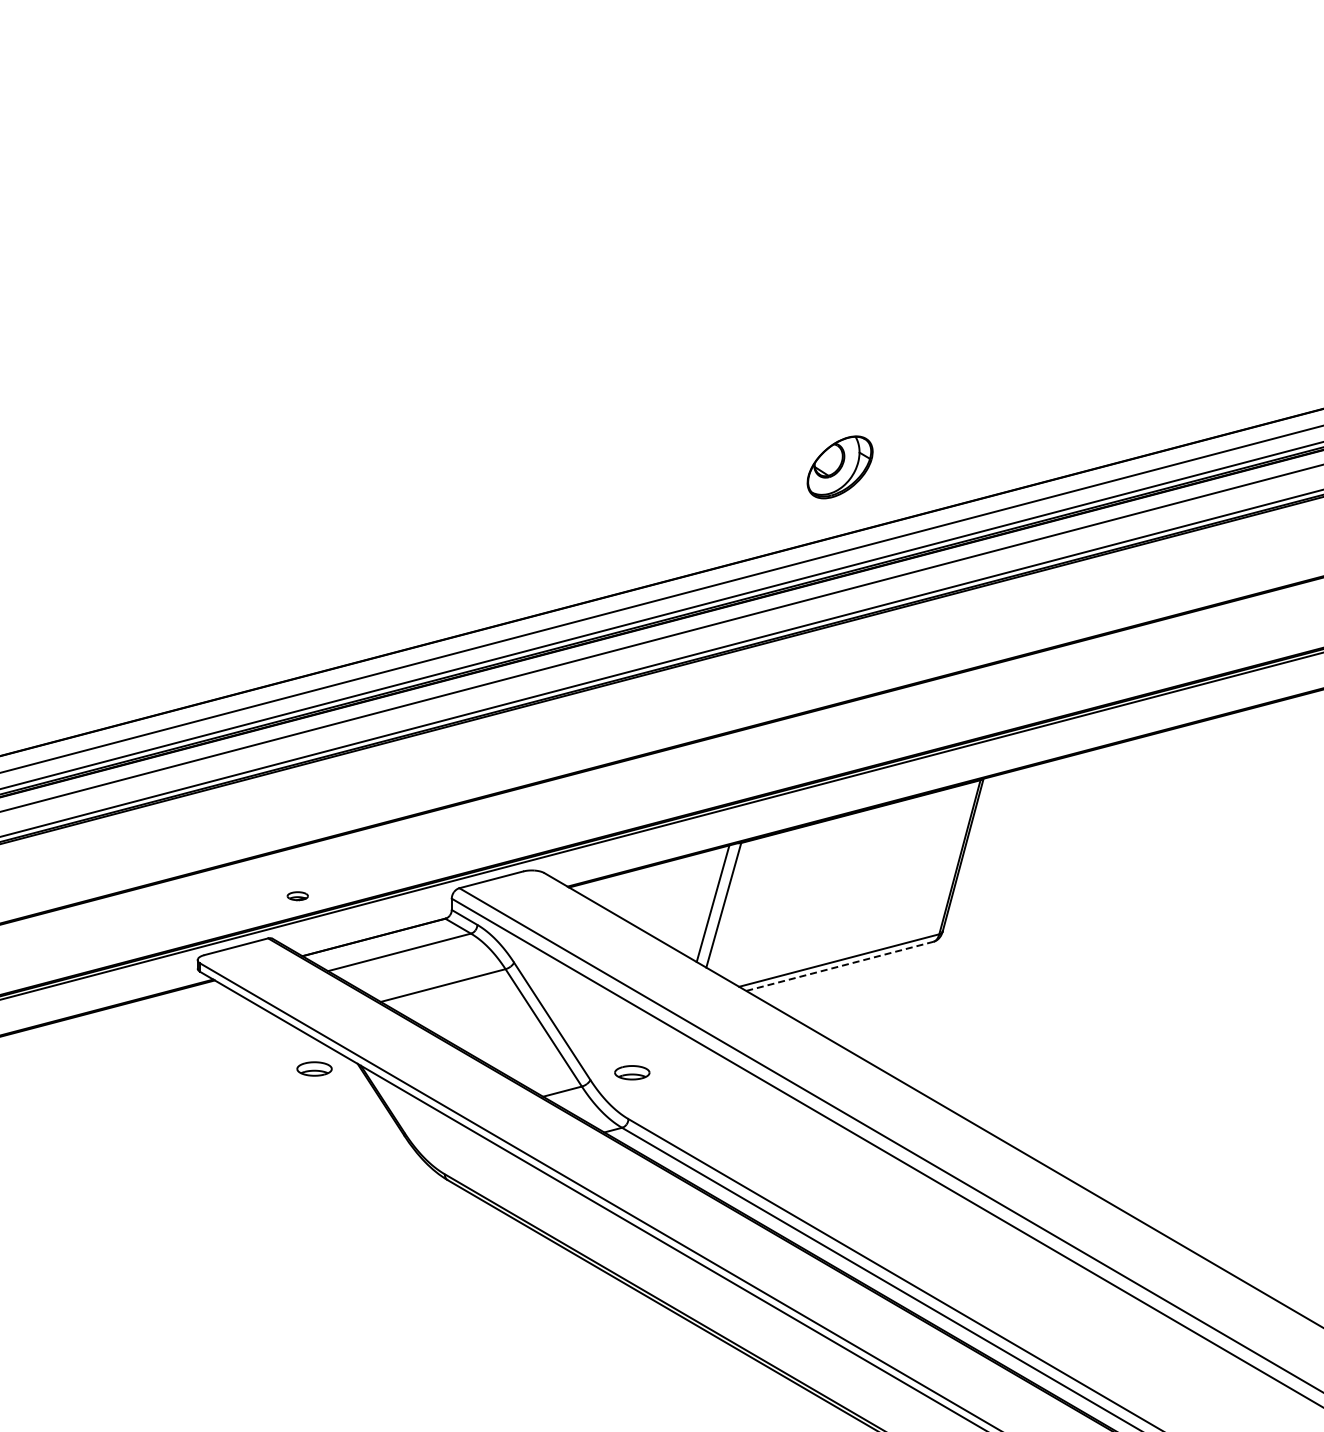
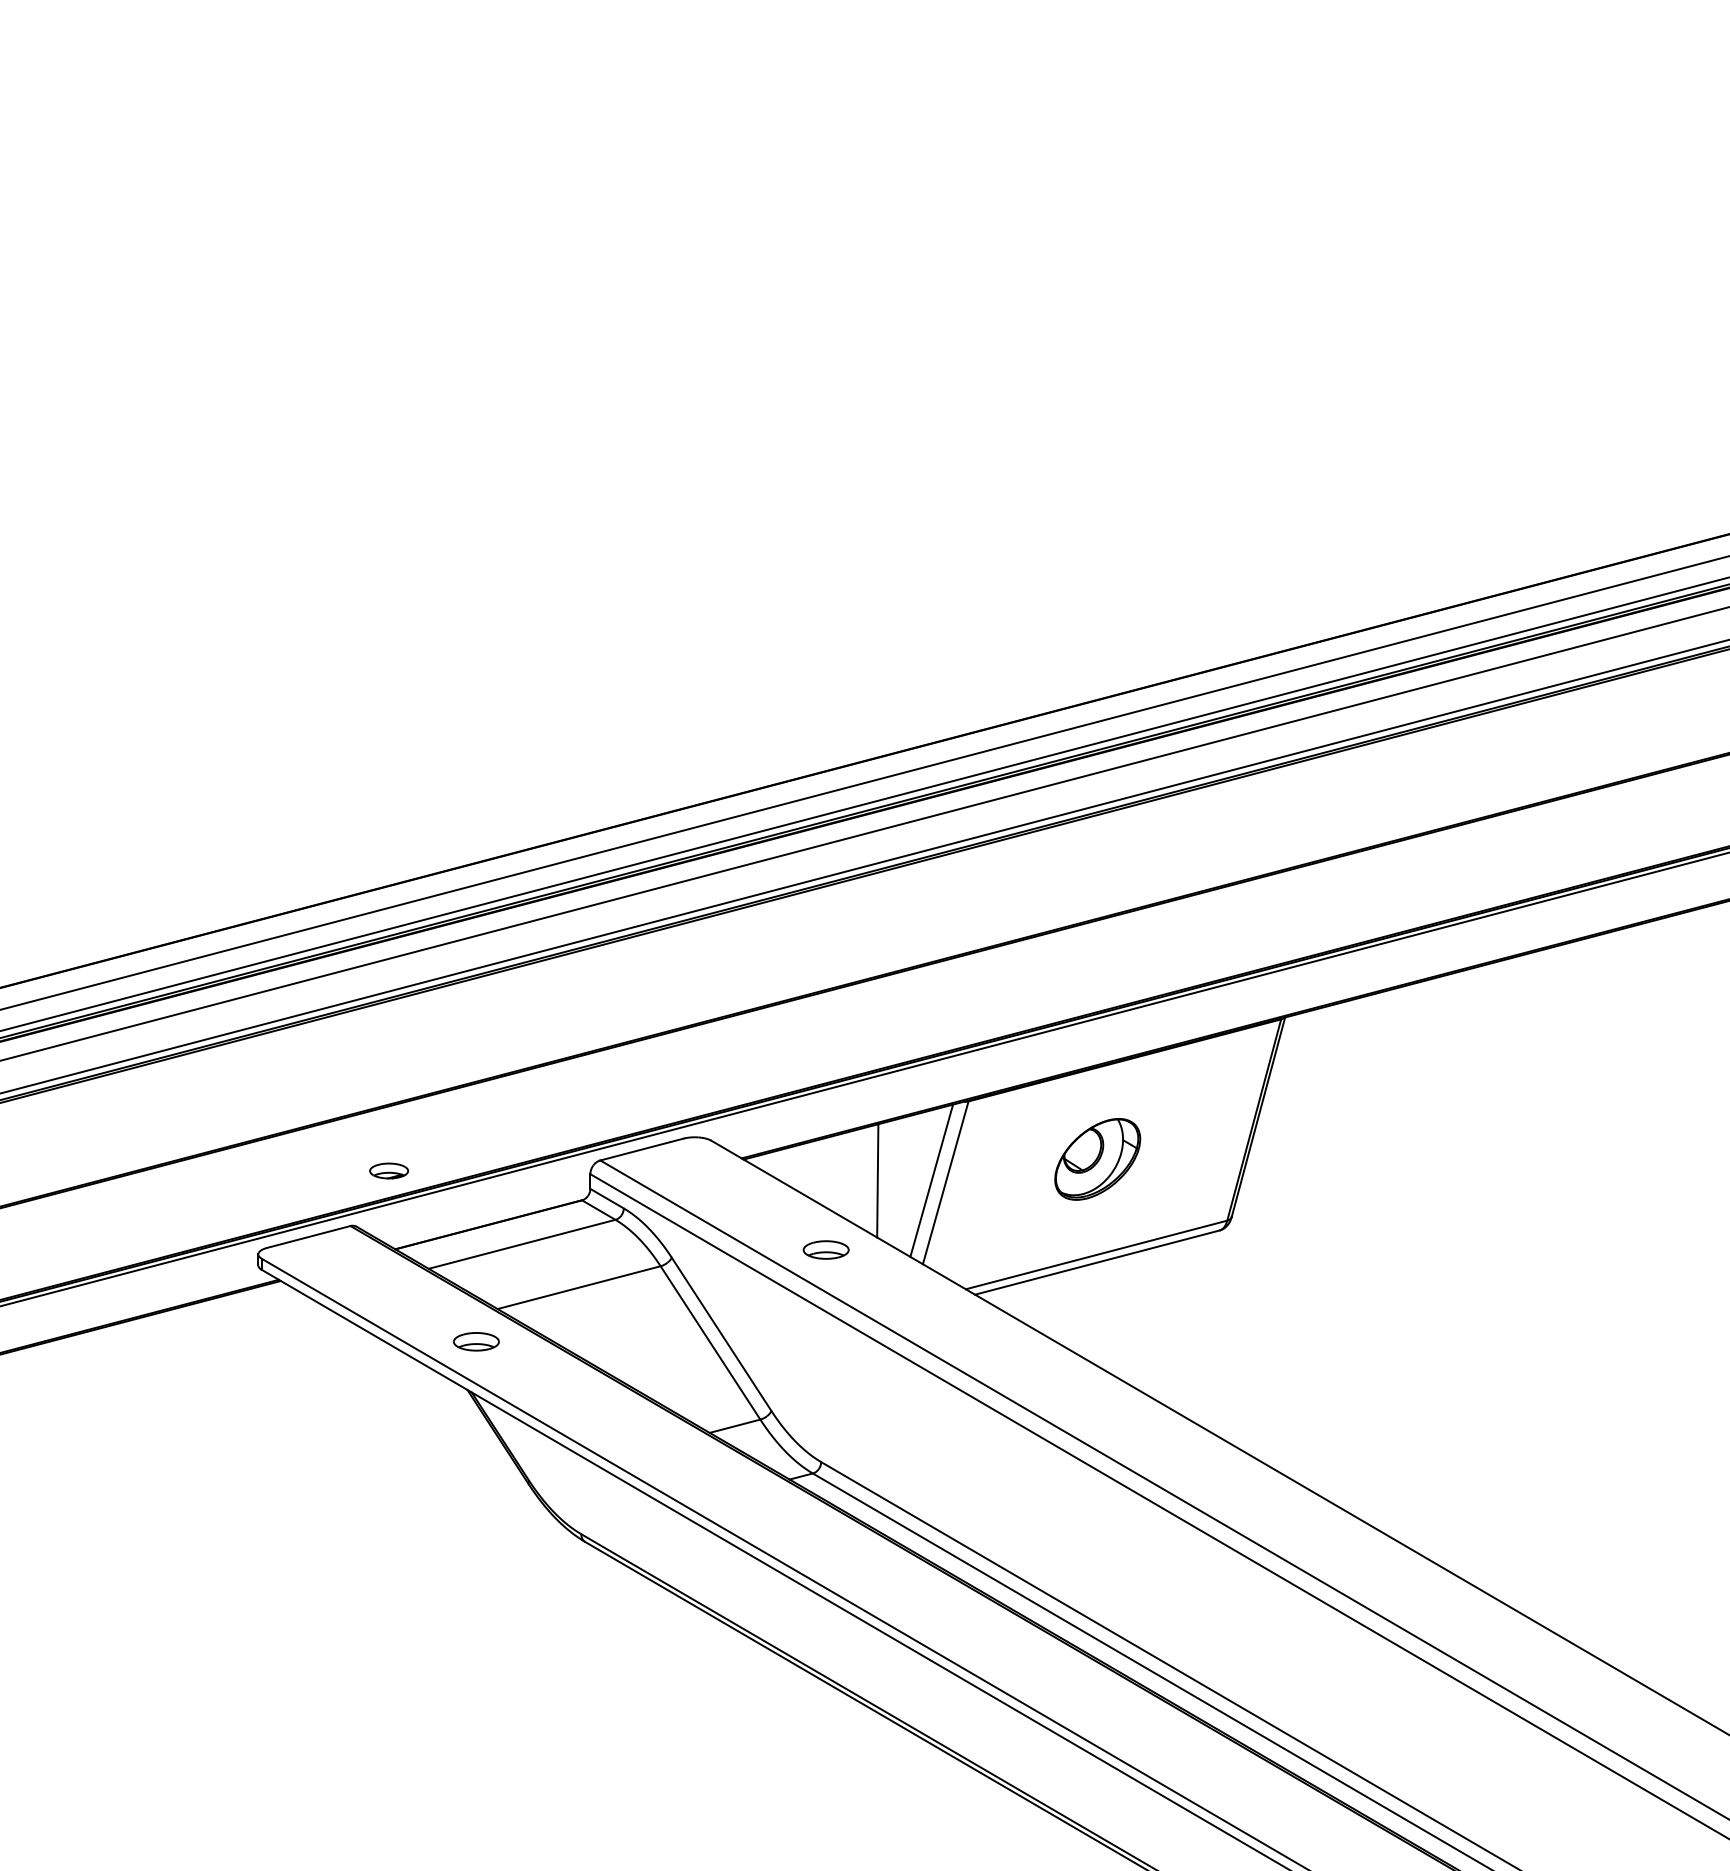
part: (839, 467) -> (1096, 1159), moved
part: (297, 895) -> (388, 1169), size x1.43
line: (671, 903) -> (877, 1180), added
line: (839, 966) -> (1096, 1262), dashed -> solid
part: (314, 1068) -> (476, 1341), moved
part: (632, 1072) -> (826, 1249), moved

